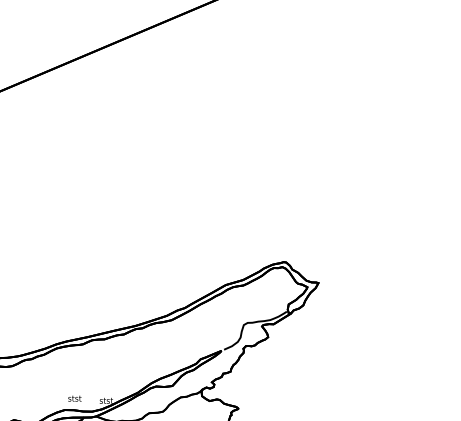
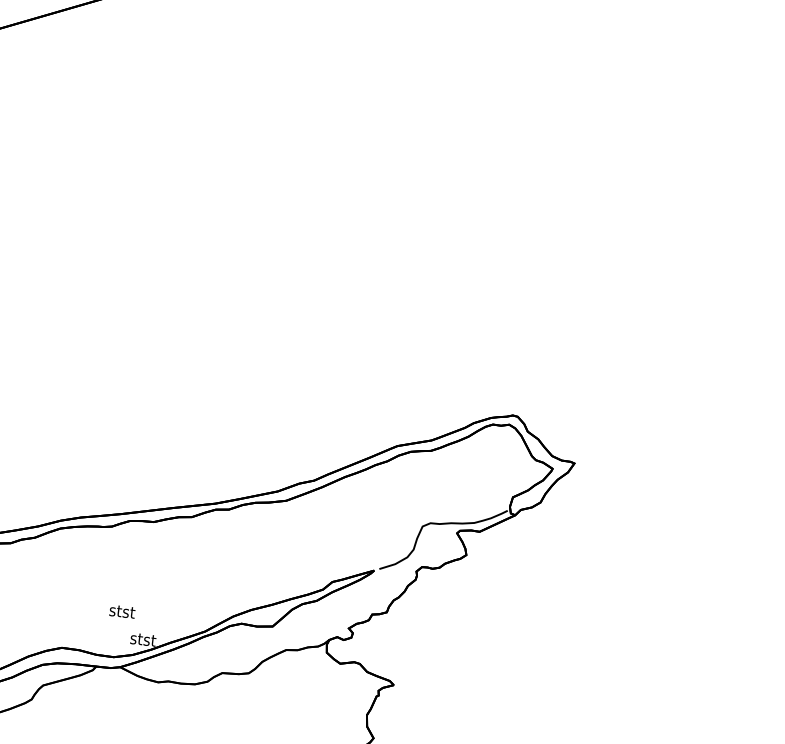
text: (74, 398) -> (121, 611), moved

